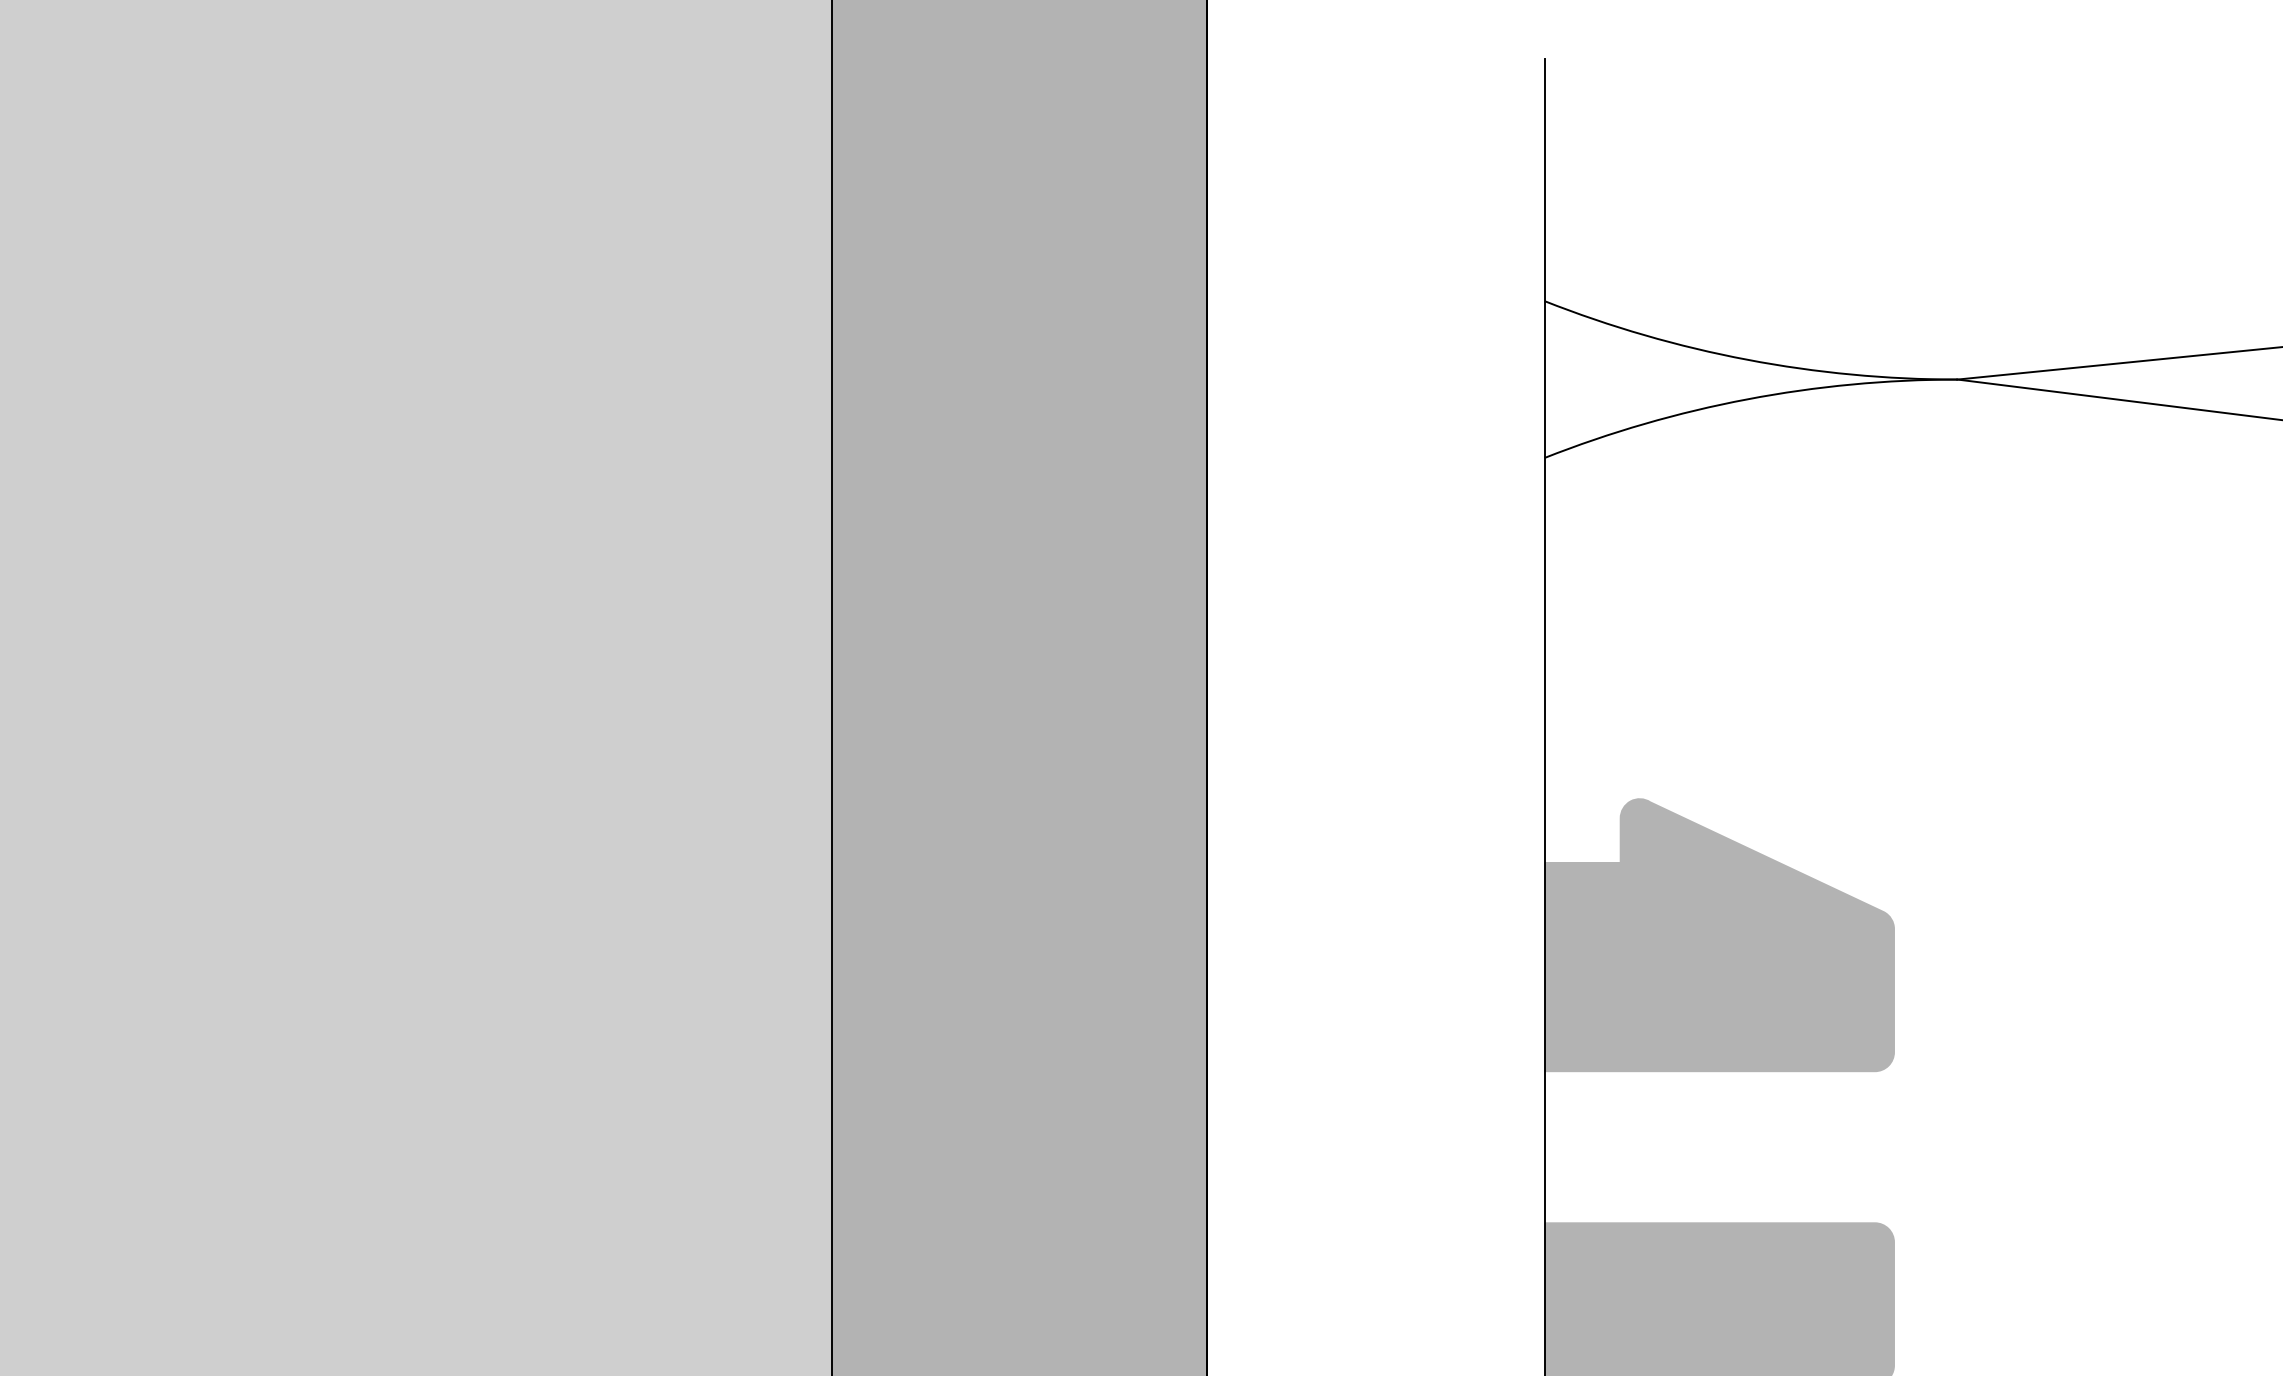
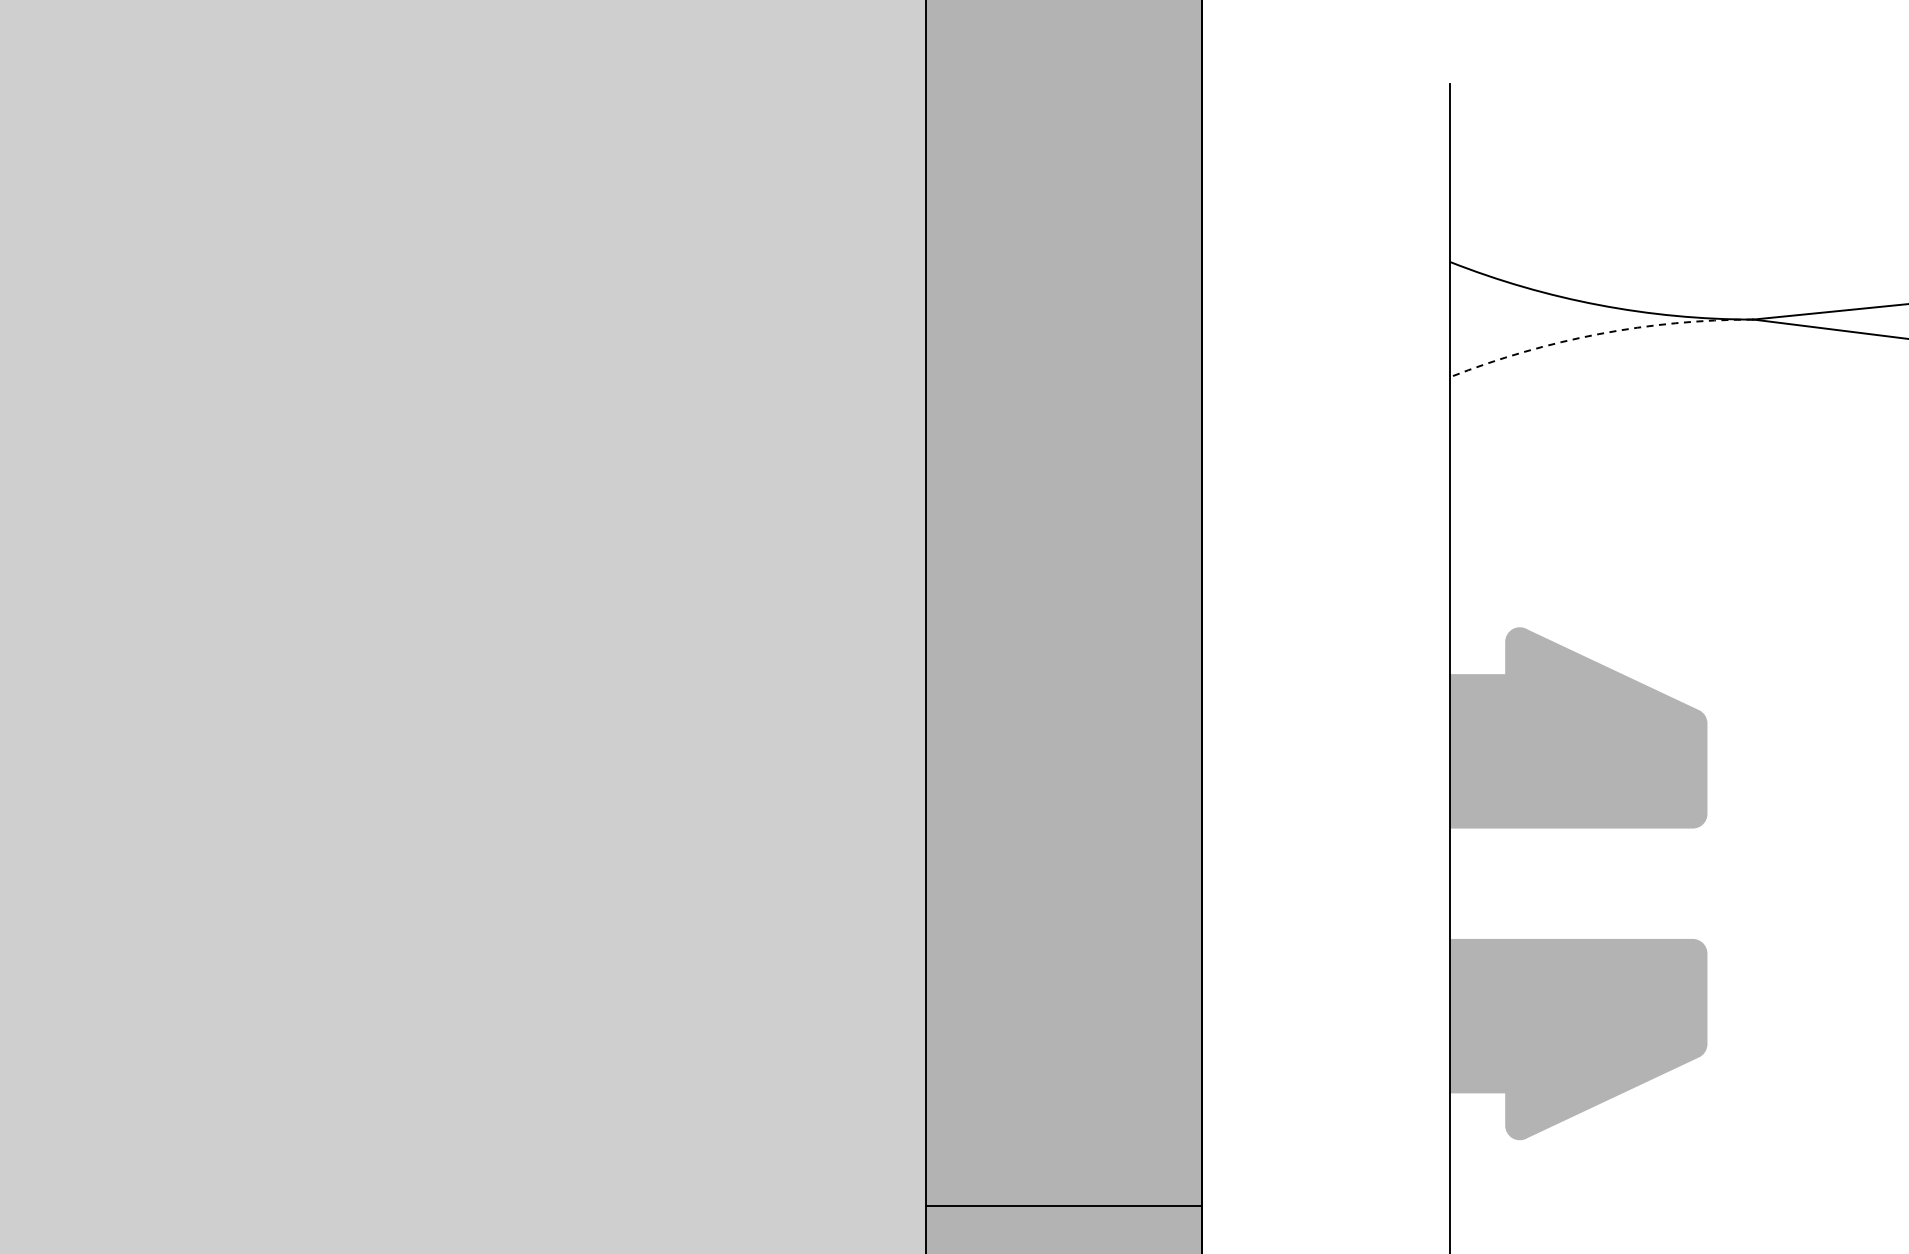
arc: (1746, 399) -> (1598, 334), solid -> dashed

